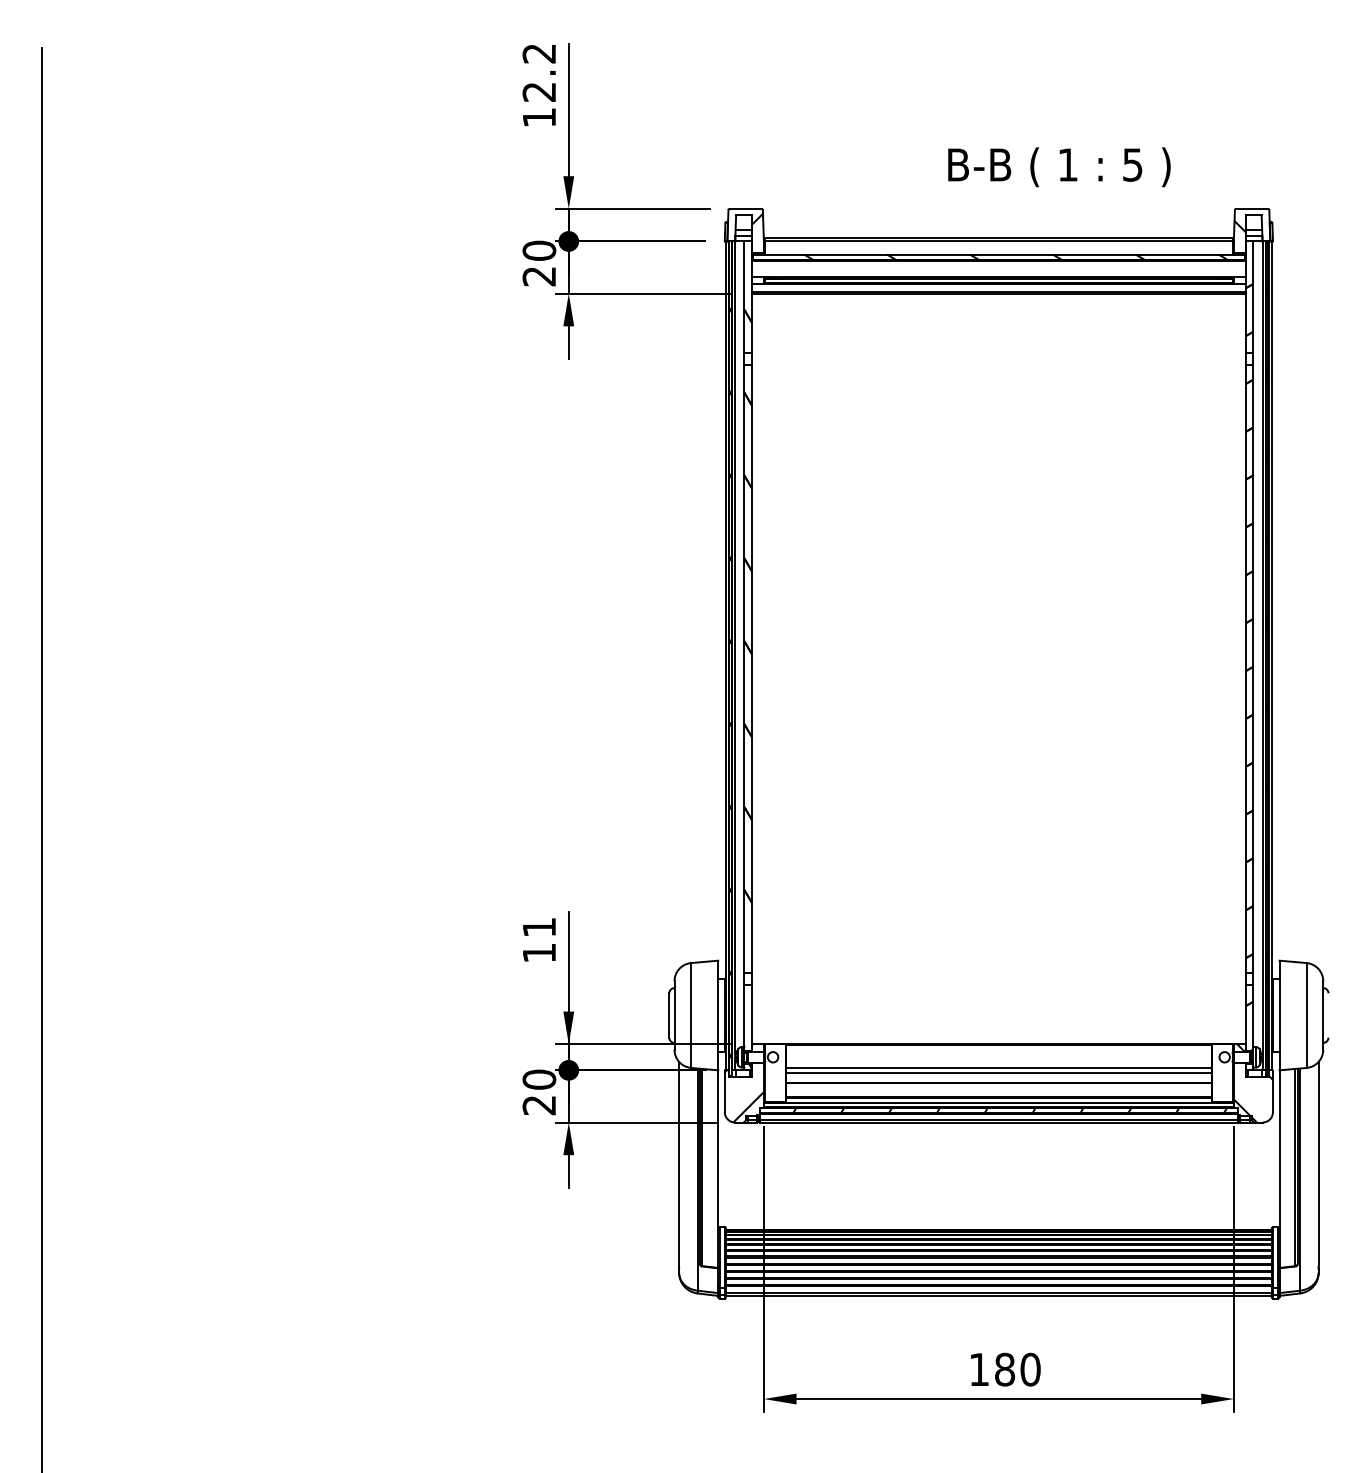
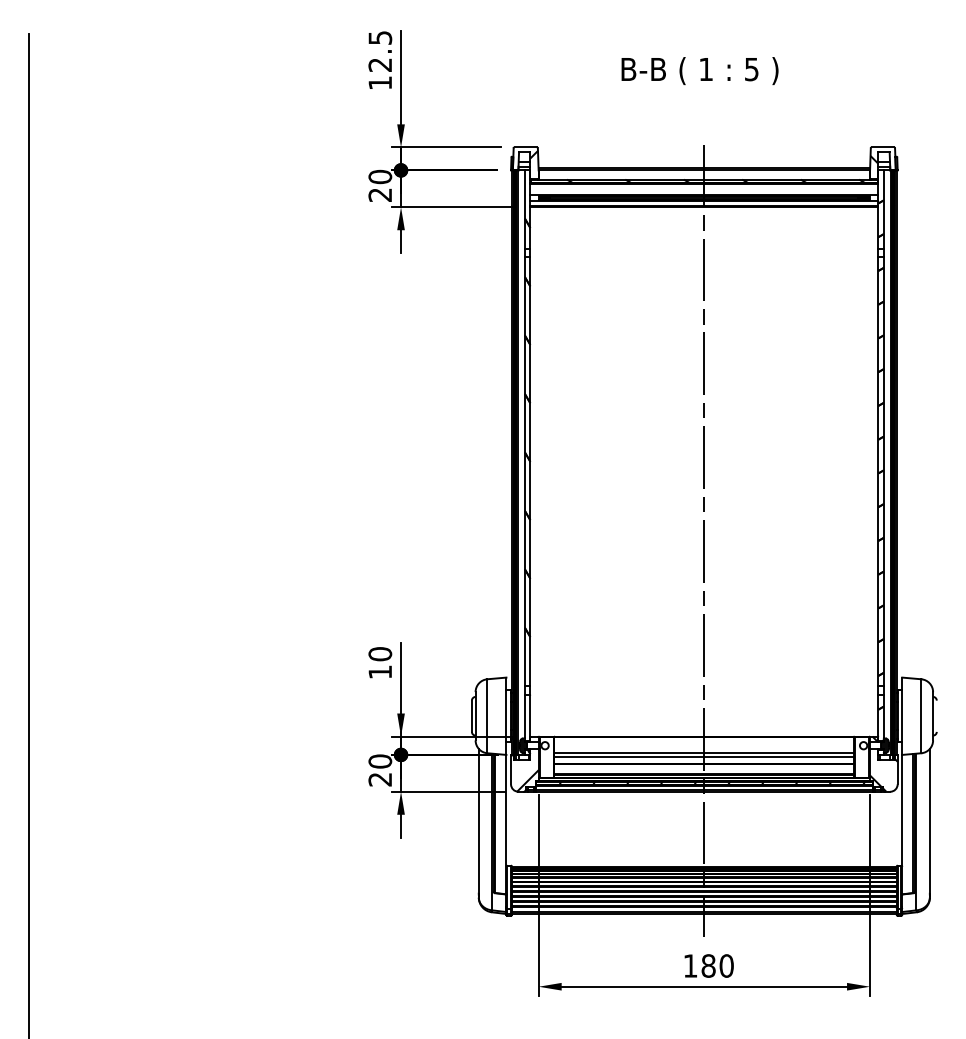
text: (539, 53) -> (380, 37), 12.2 -> 12.5
text: (1058, 167) -> (699, 71), moved
line: (999, 766) -> (704, 540), added
text: (539, 927) -> (380, 654), 11 -> 10

